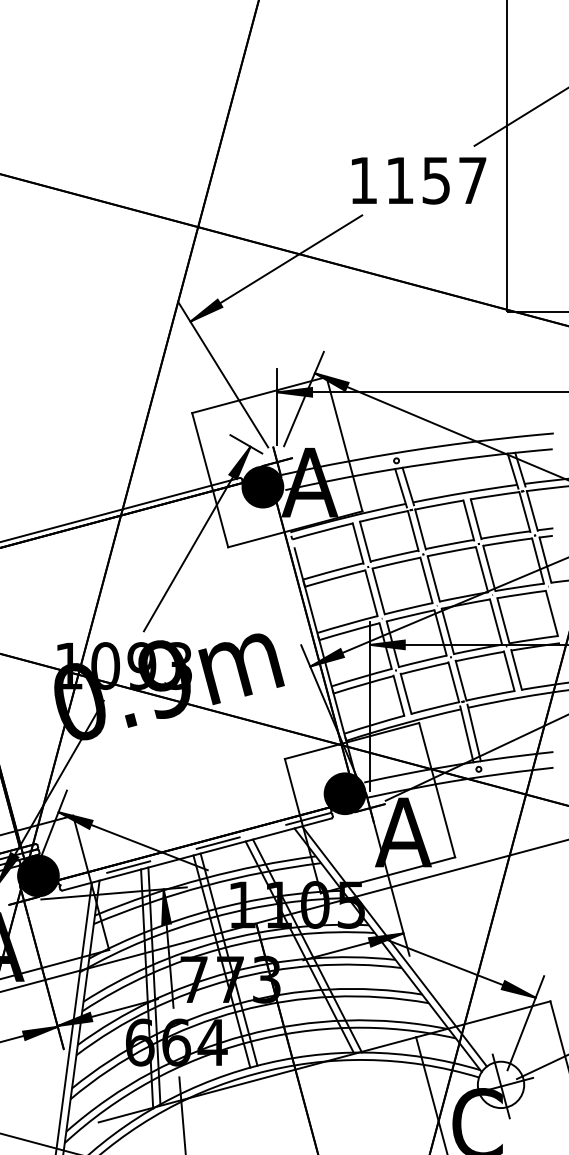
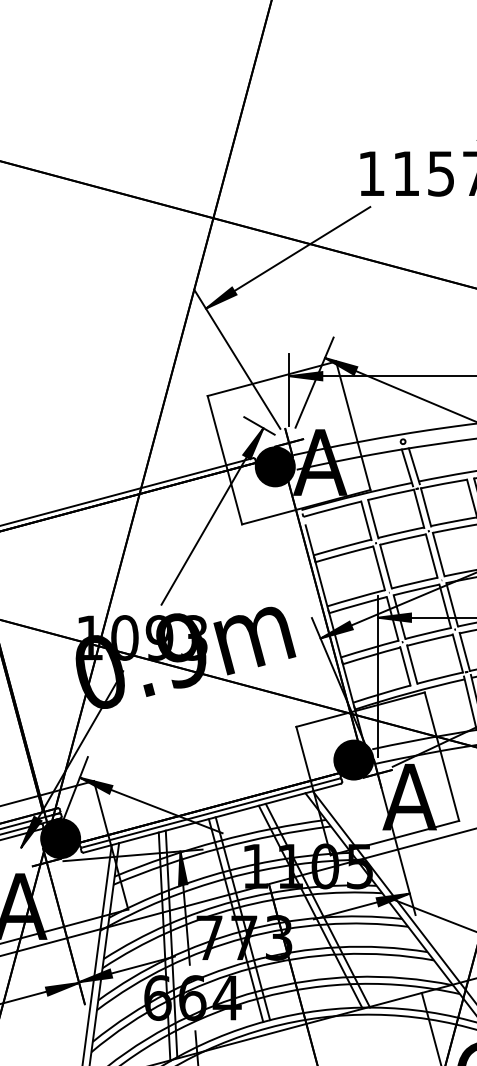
line: (195, 849) -> (210, 813), dashed -> solid

